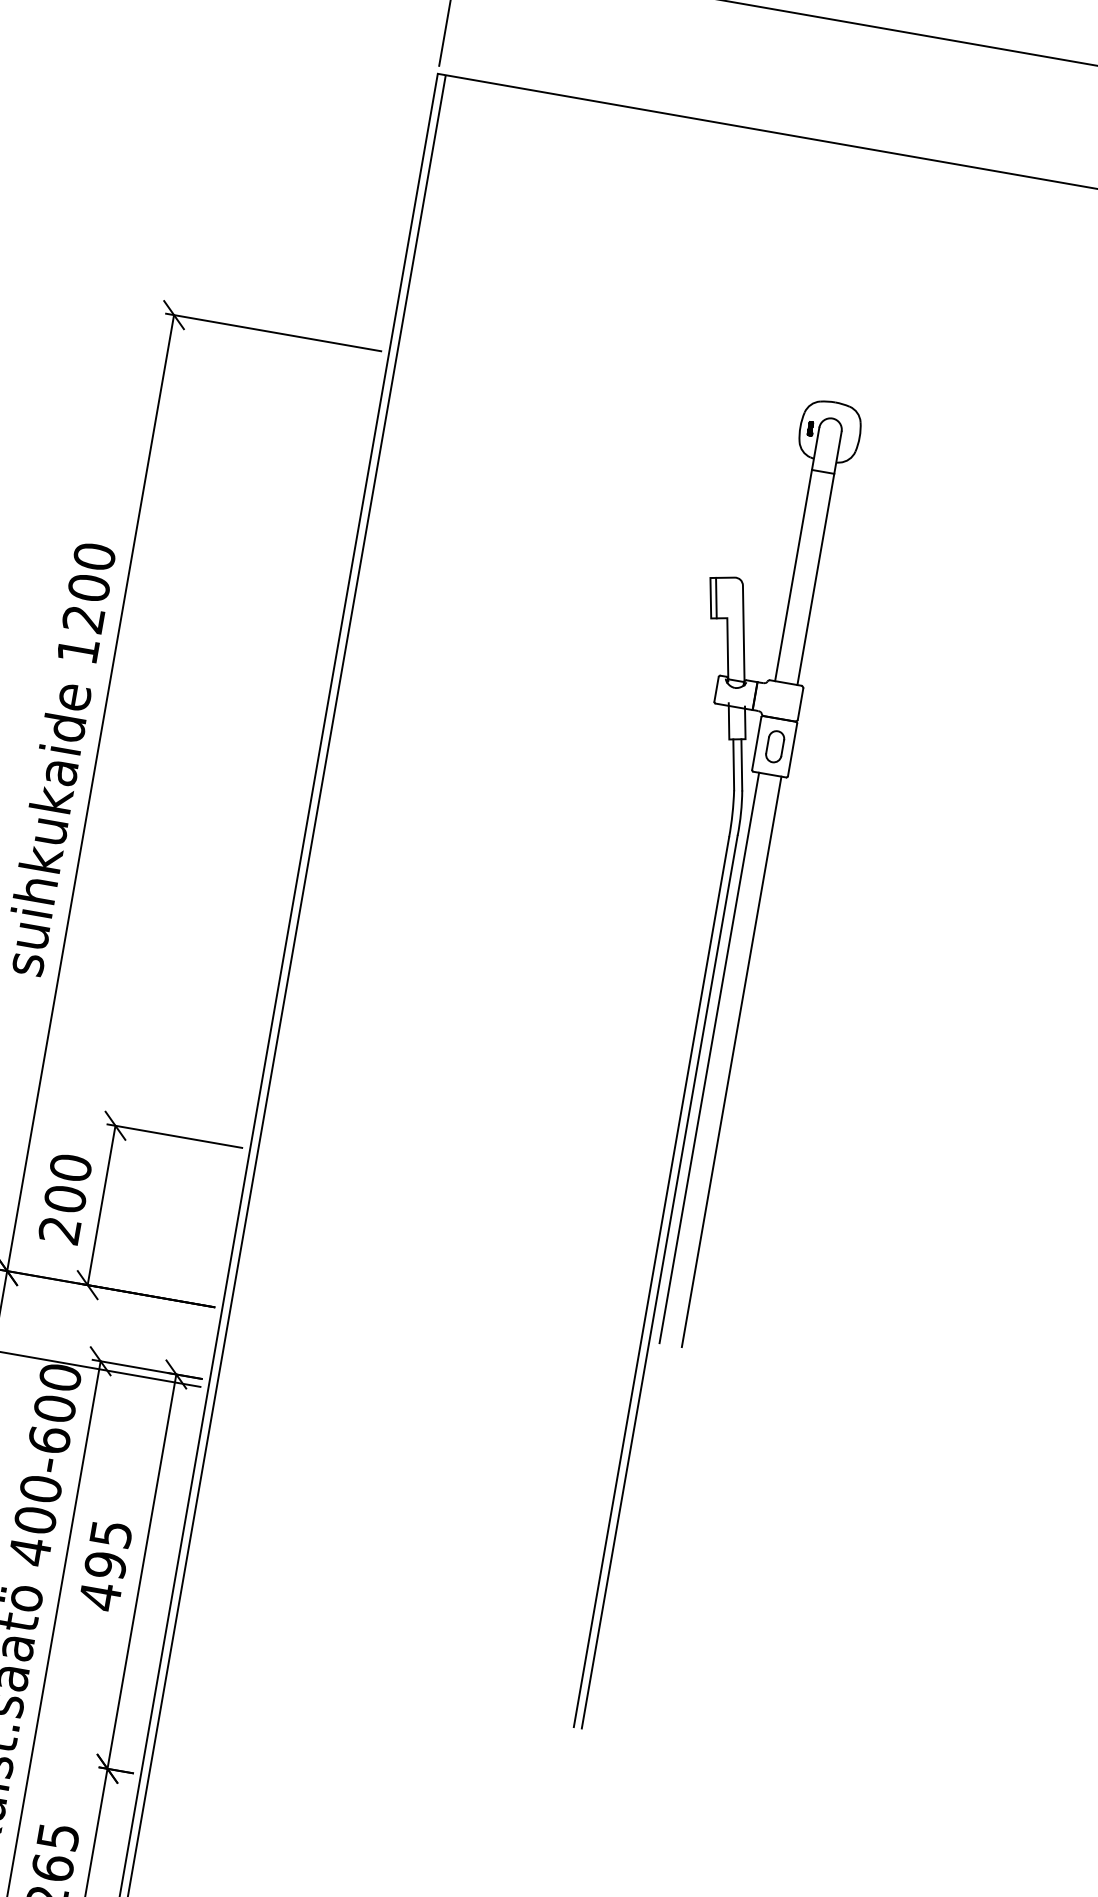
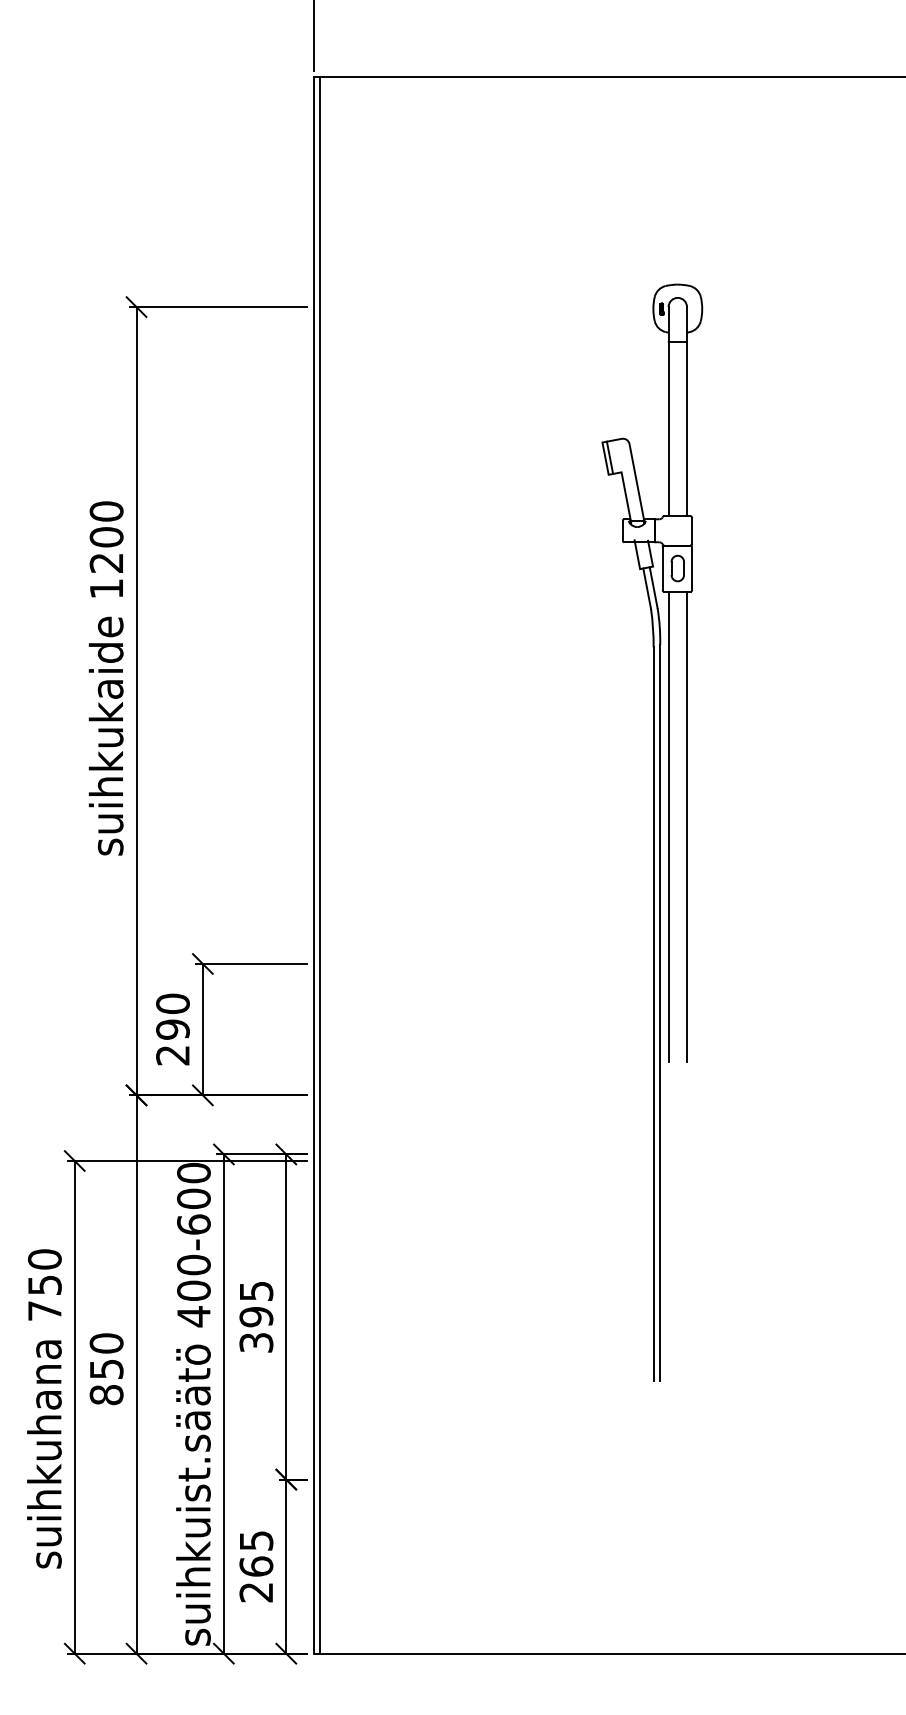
text: (64, 1198) -> (172, 1029), 200 -> 290
text: (100, 1596) -> (256, 1342), 495 -> 395

